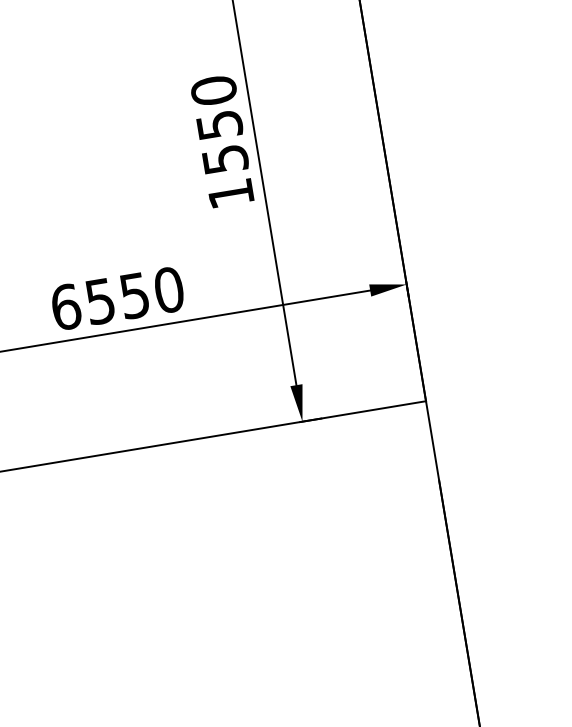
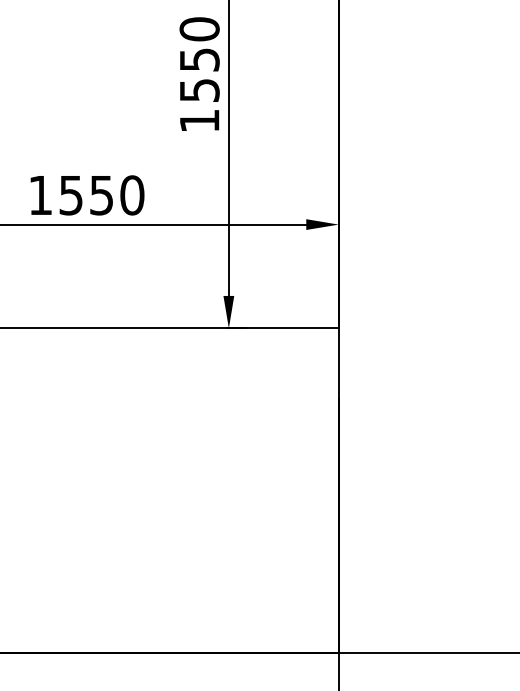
text: (65, 307) -> (40, 195), 6550 -> 1550

